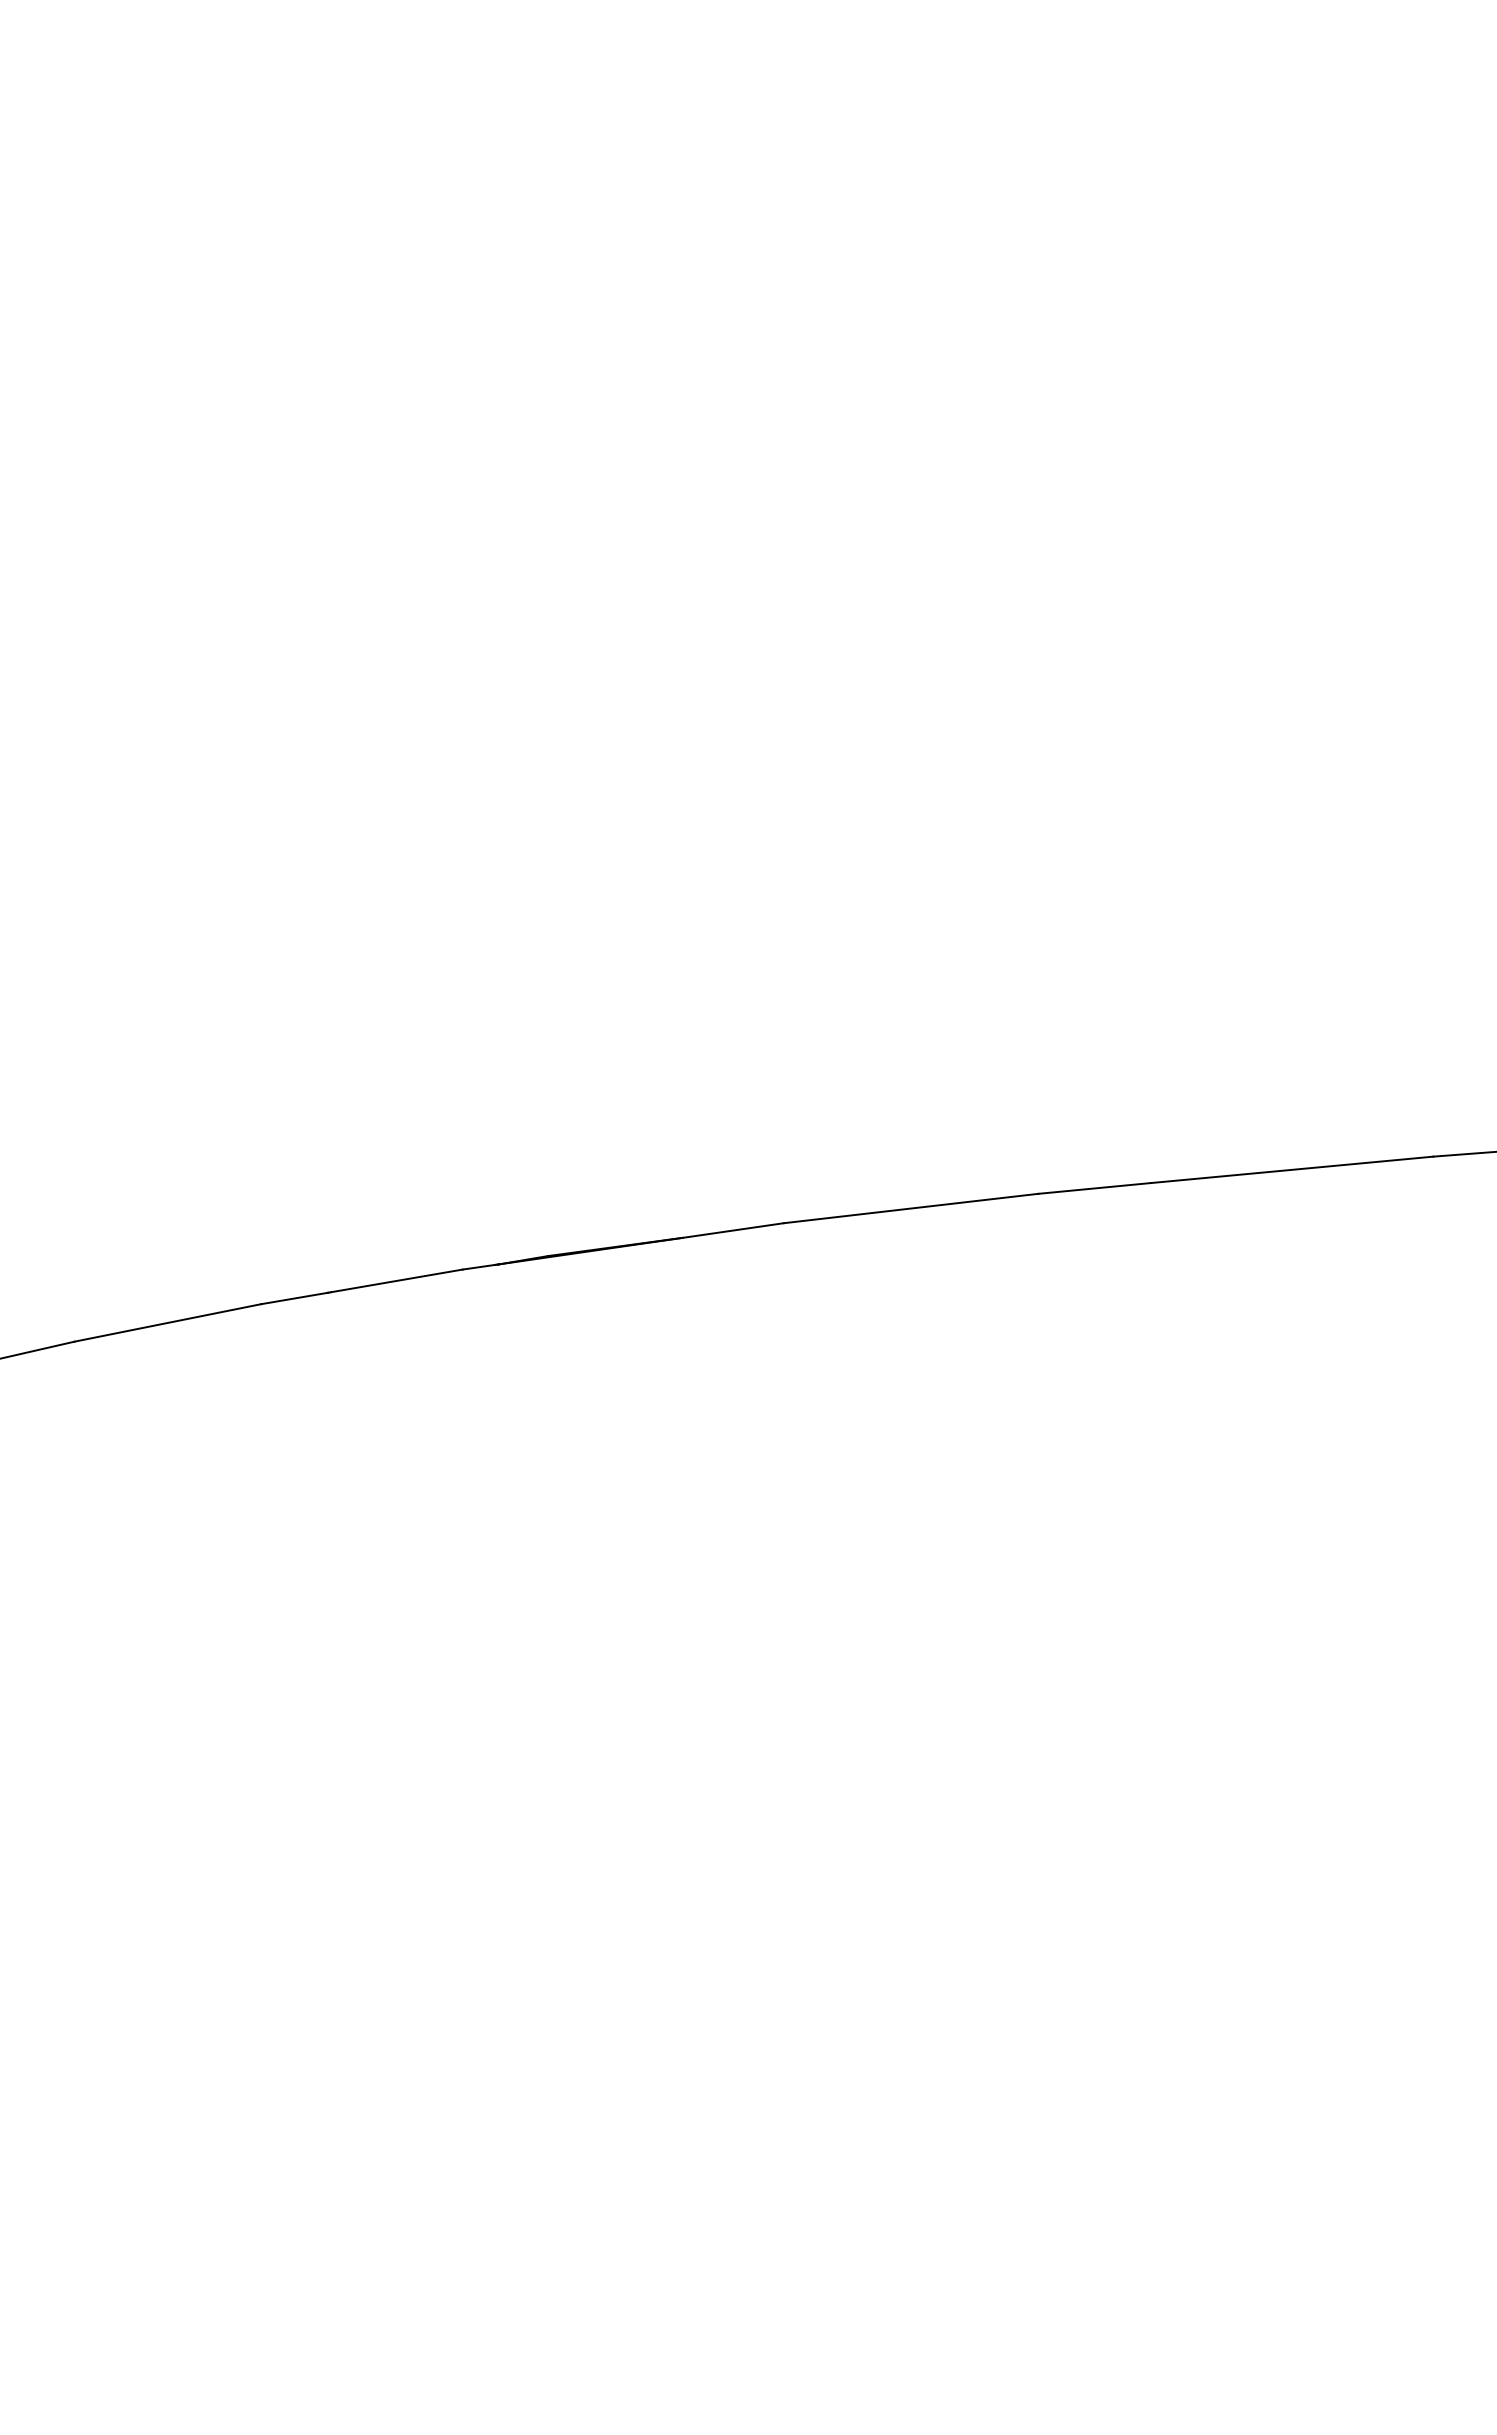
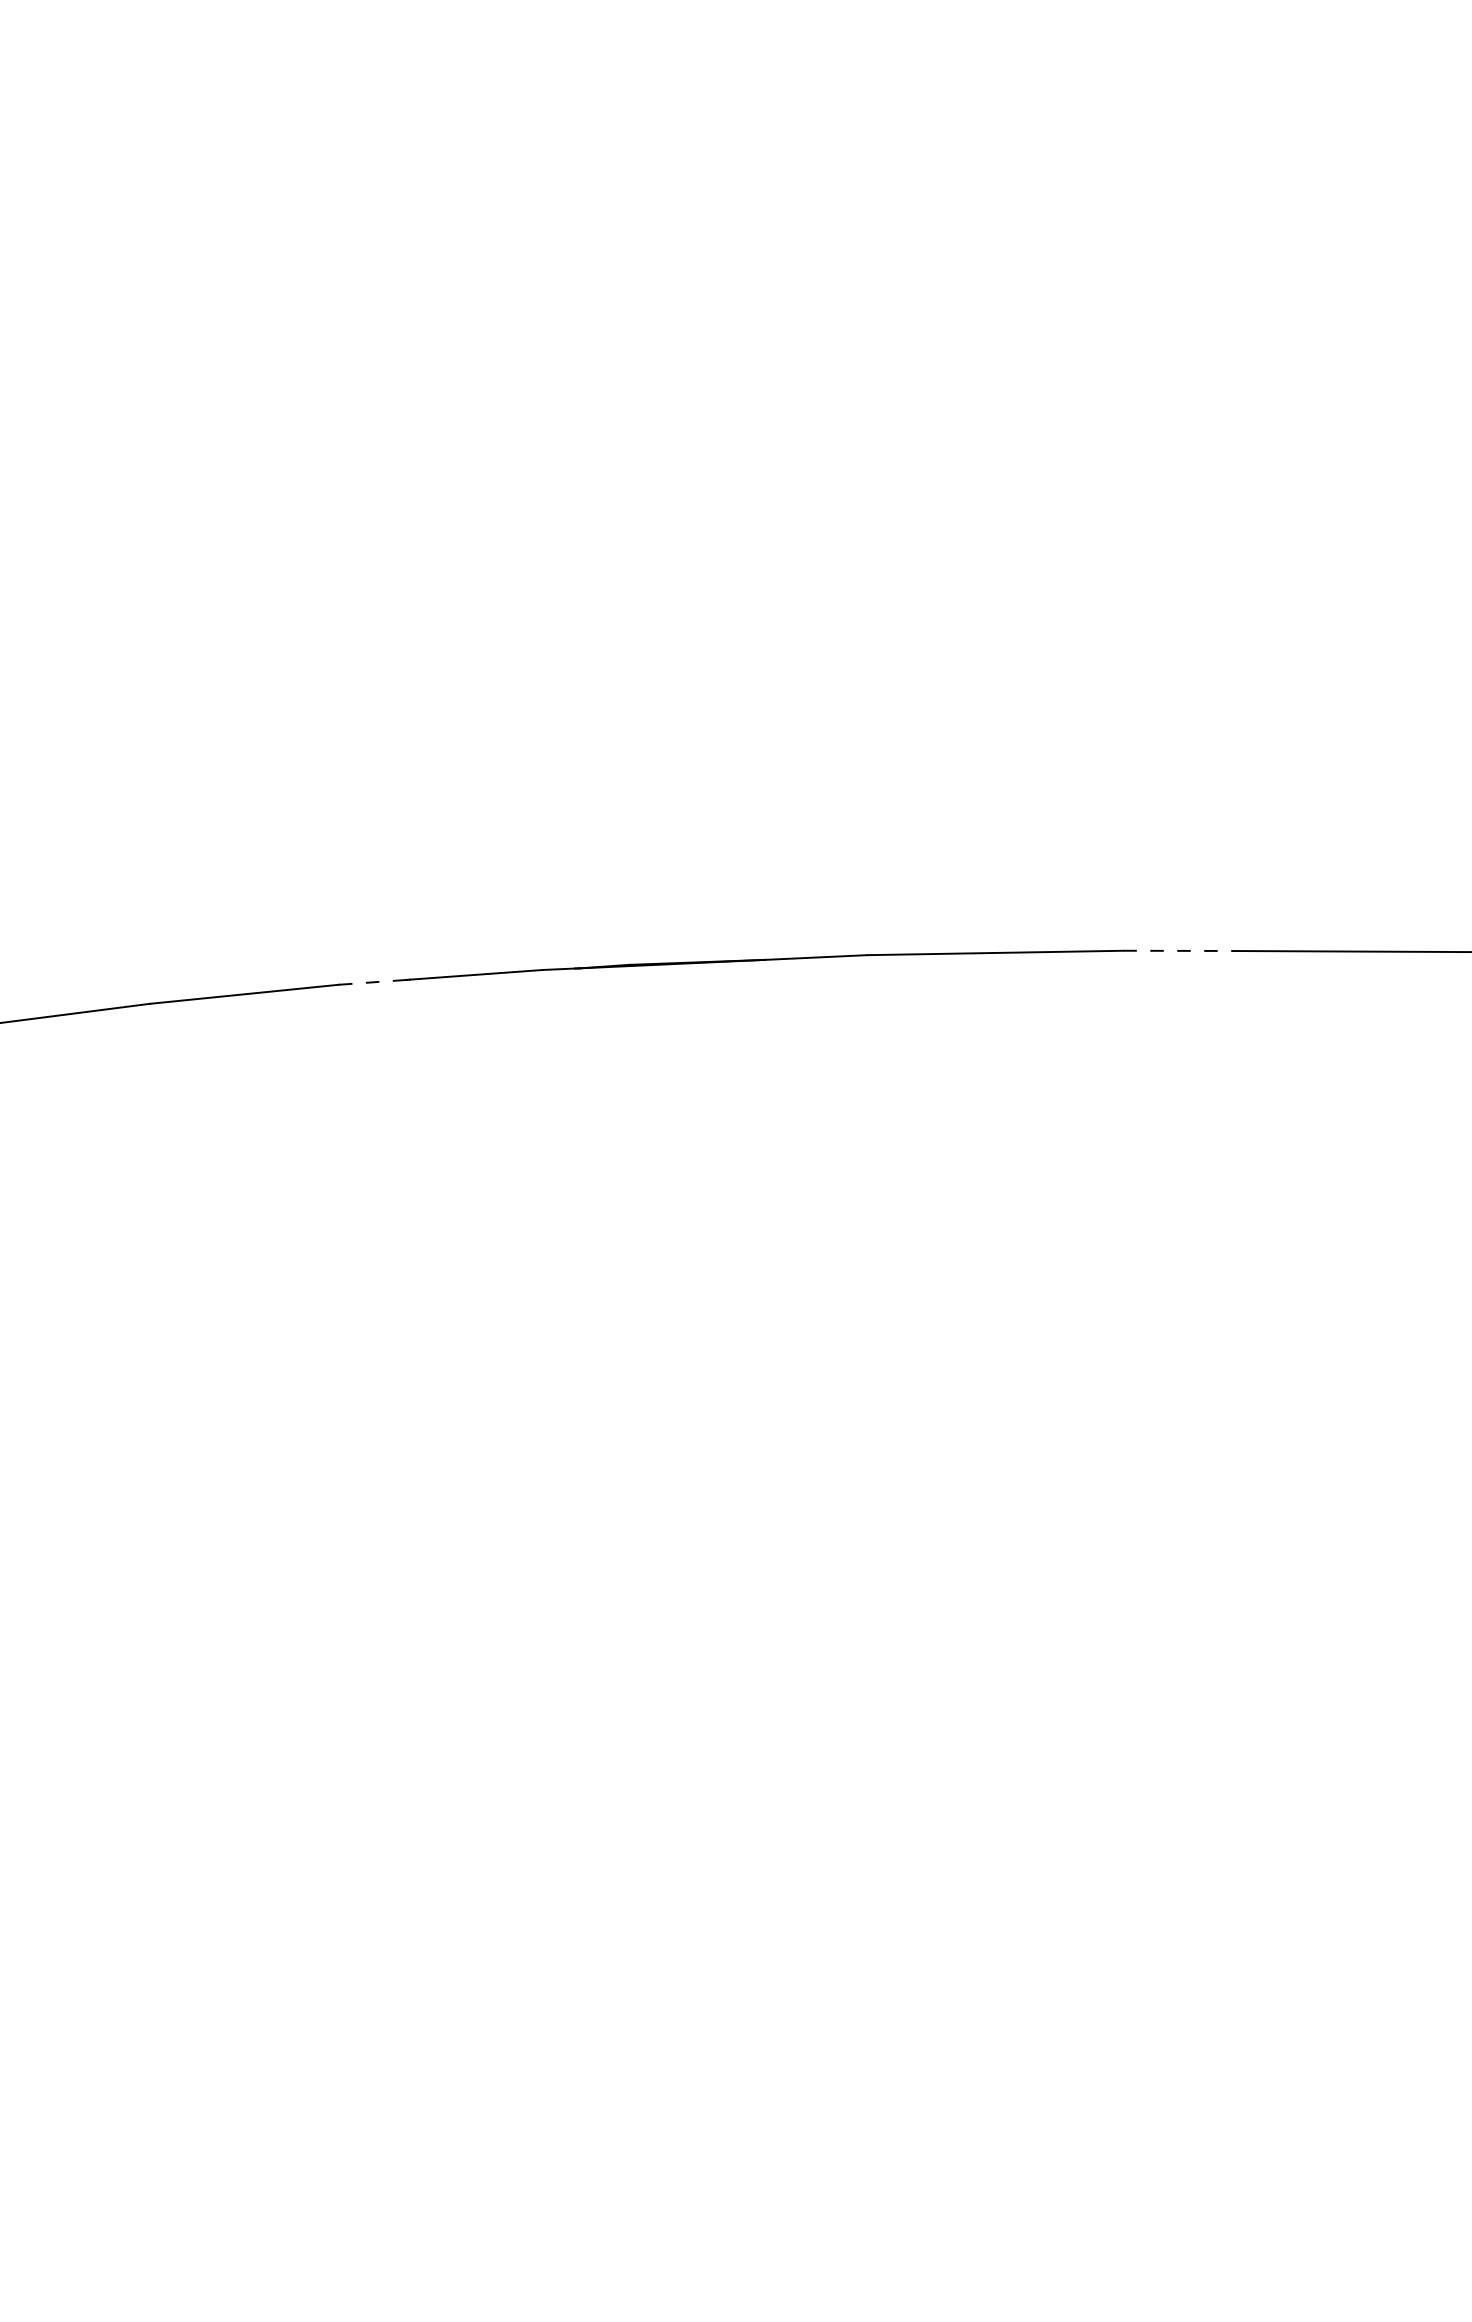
line: (1094, 1188) -> (1179, 950), solid -> dashed
line: (294, 1298) -> (372, 982), solid -> dashed

